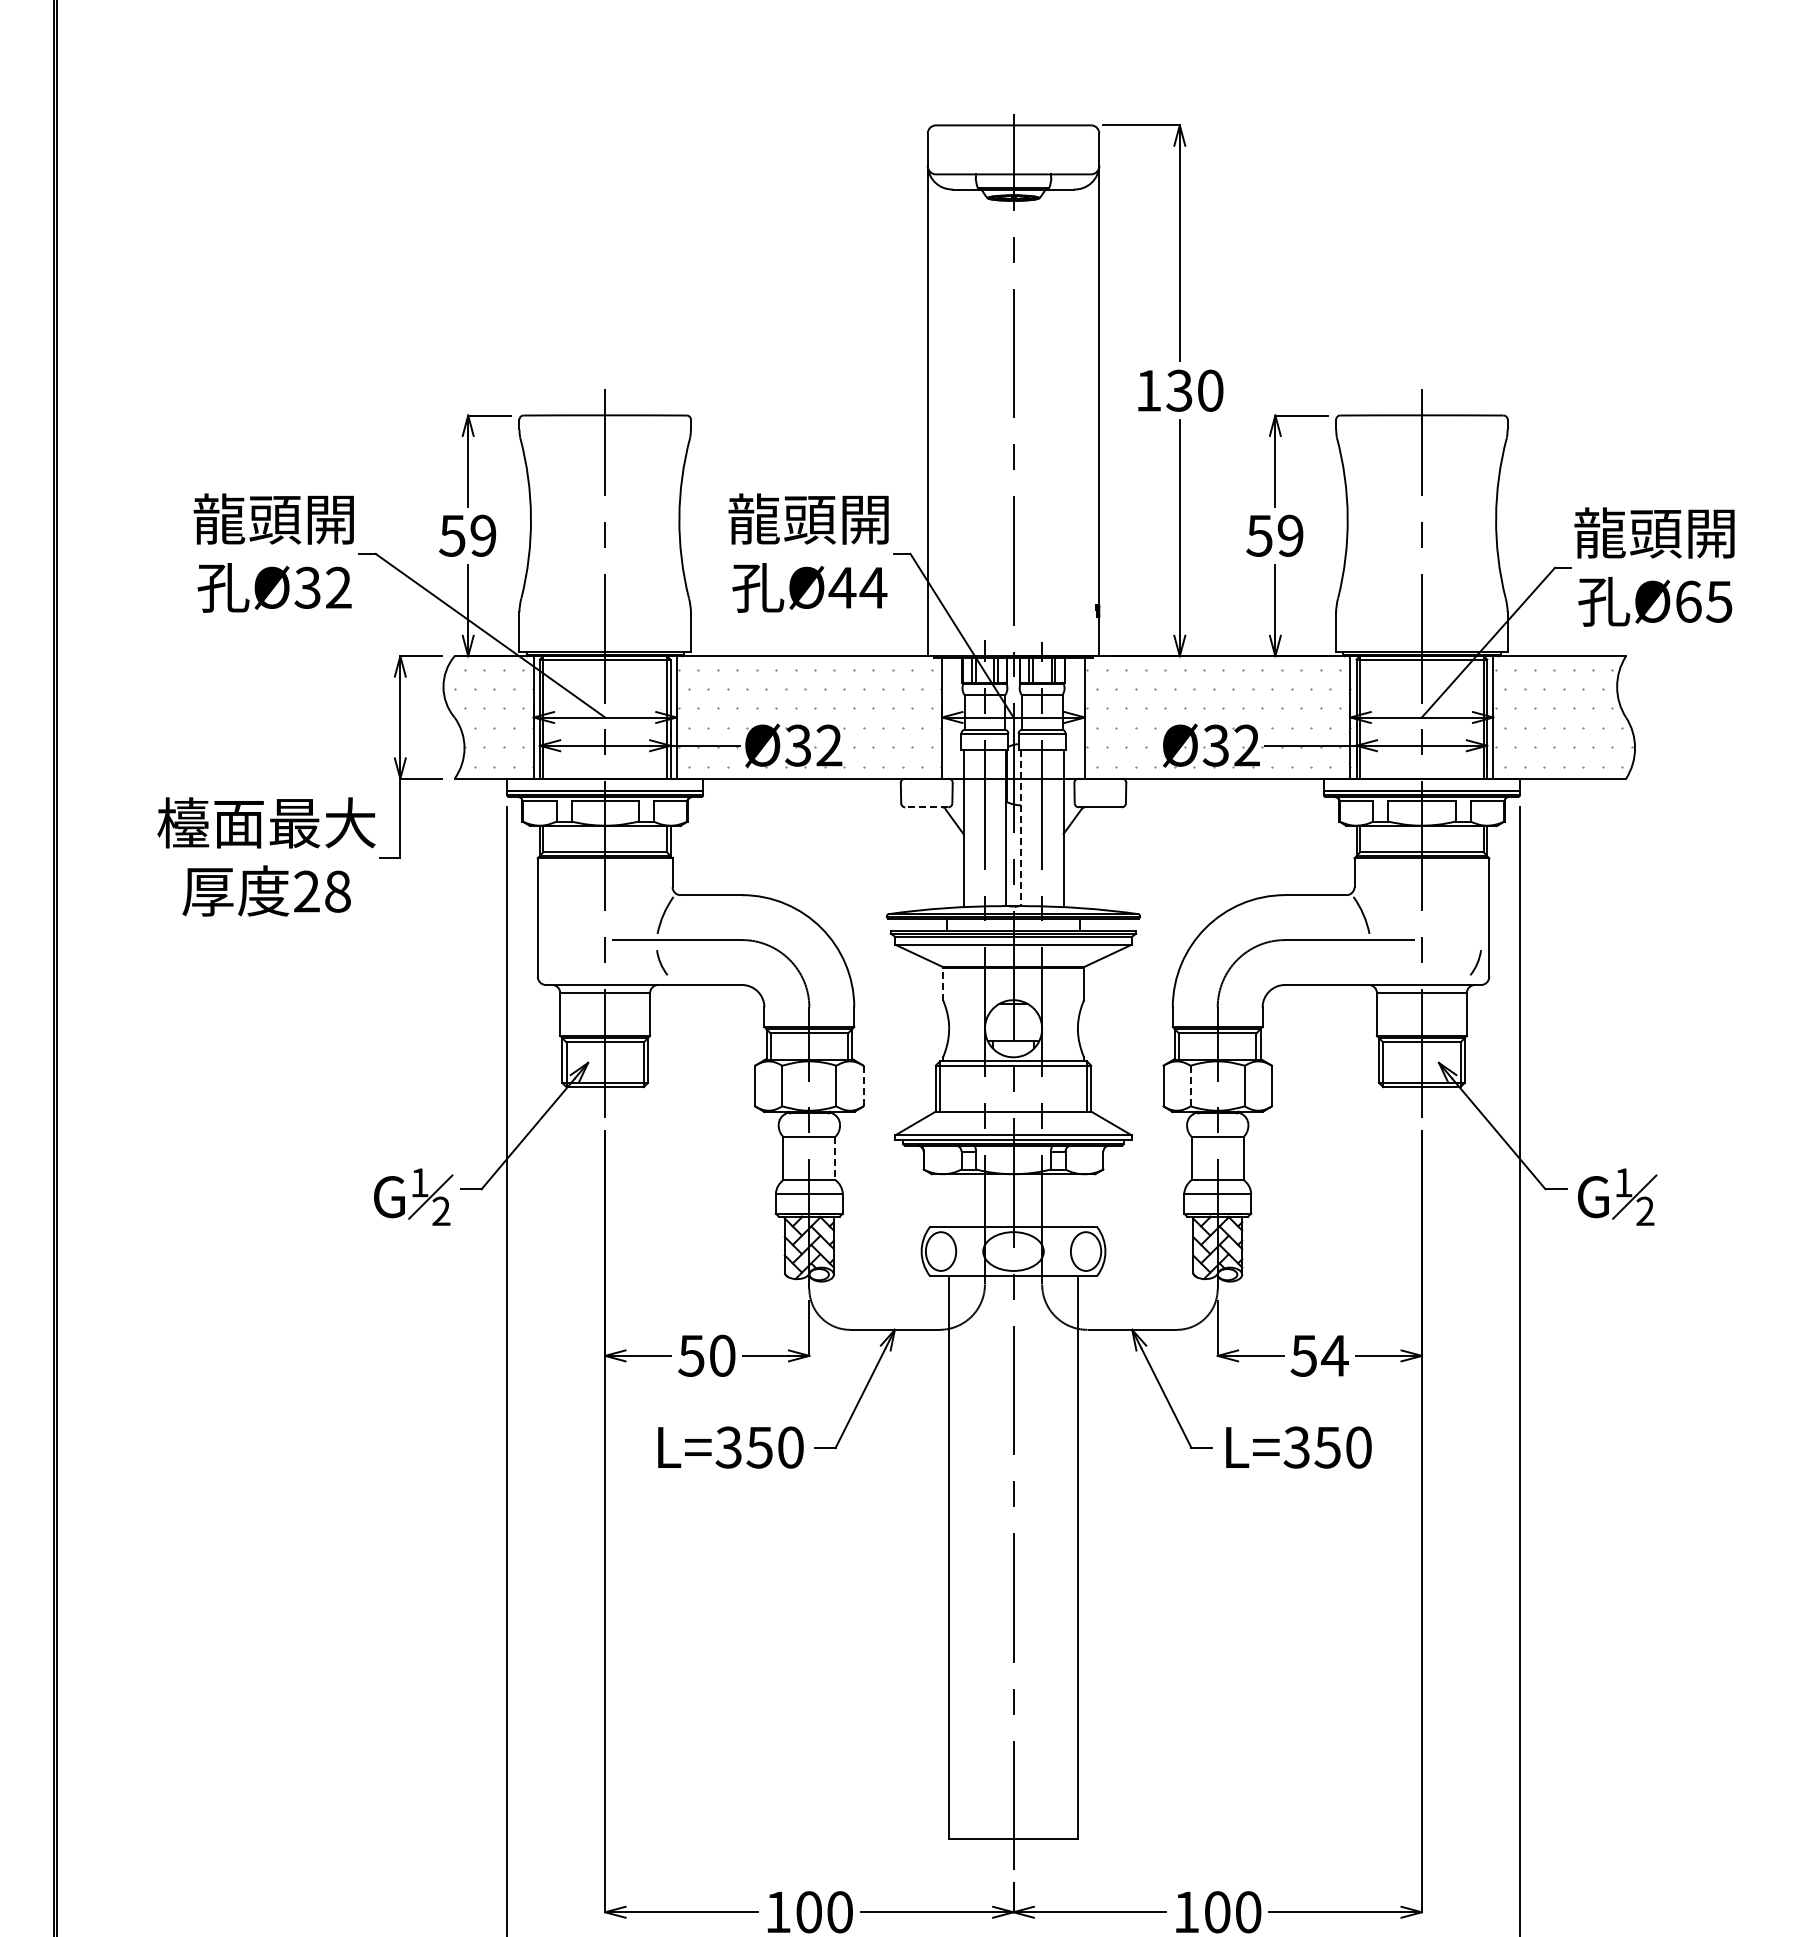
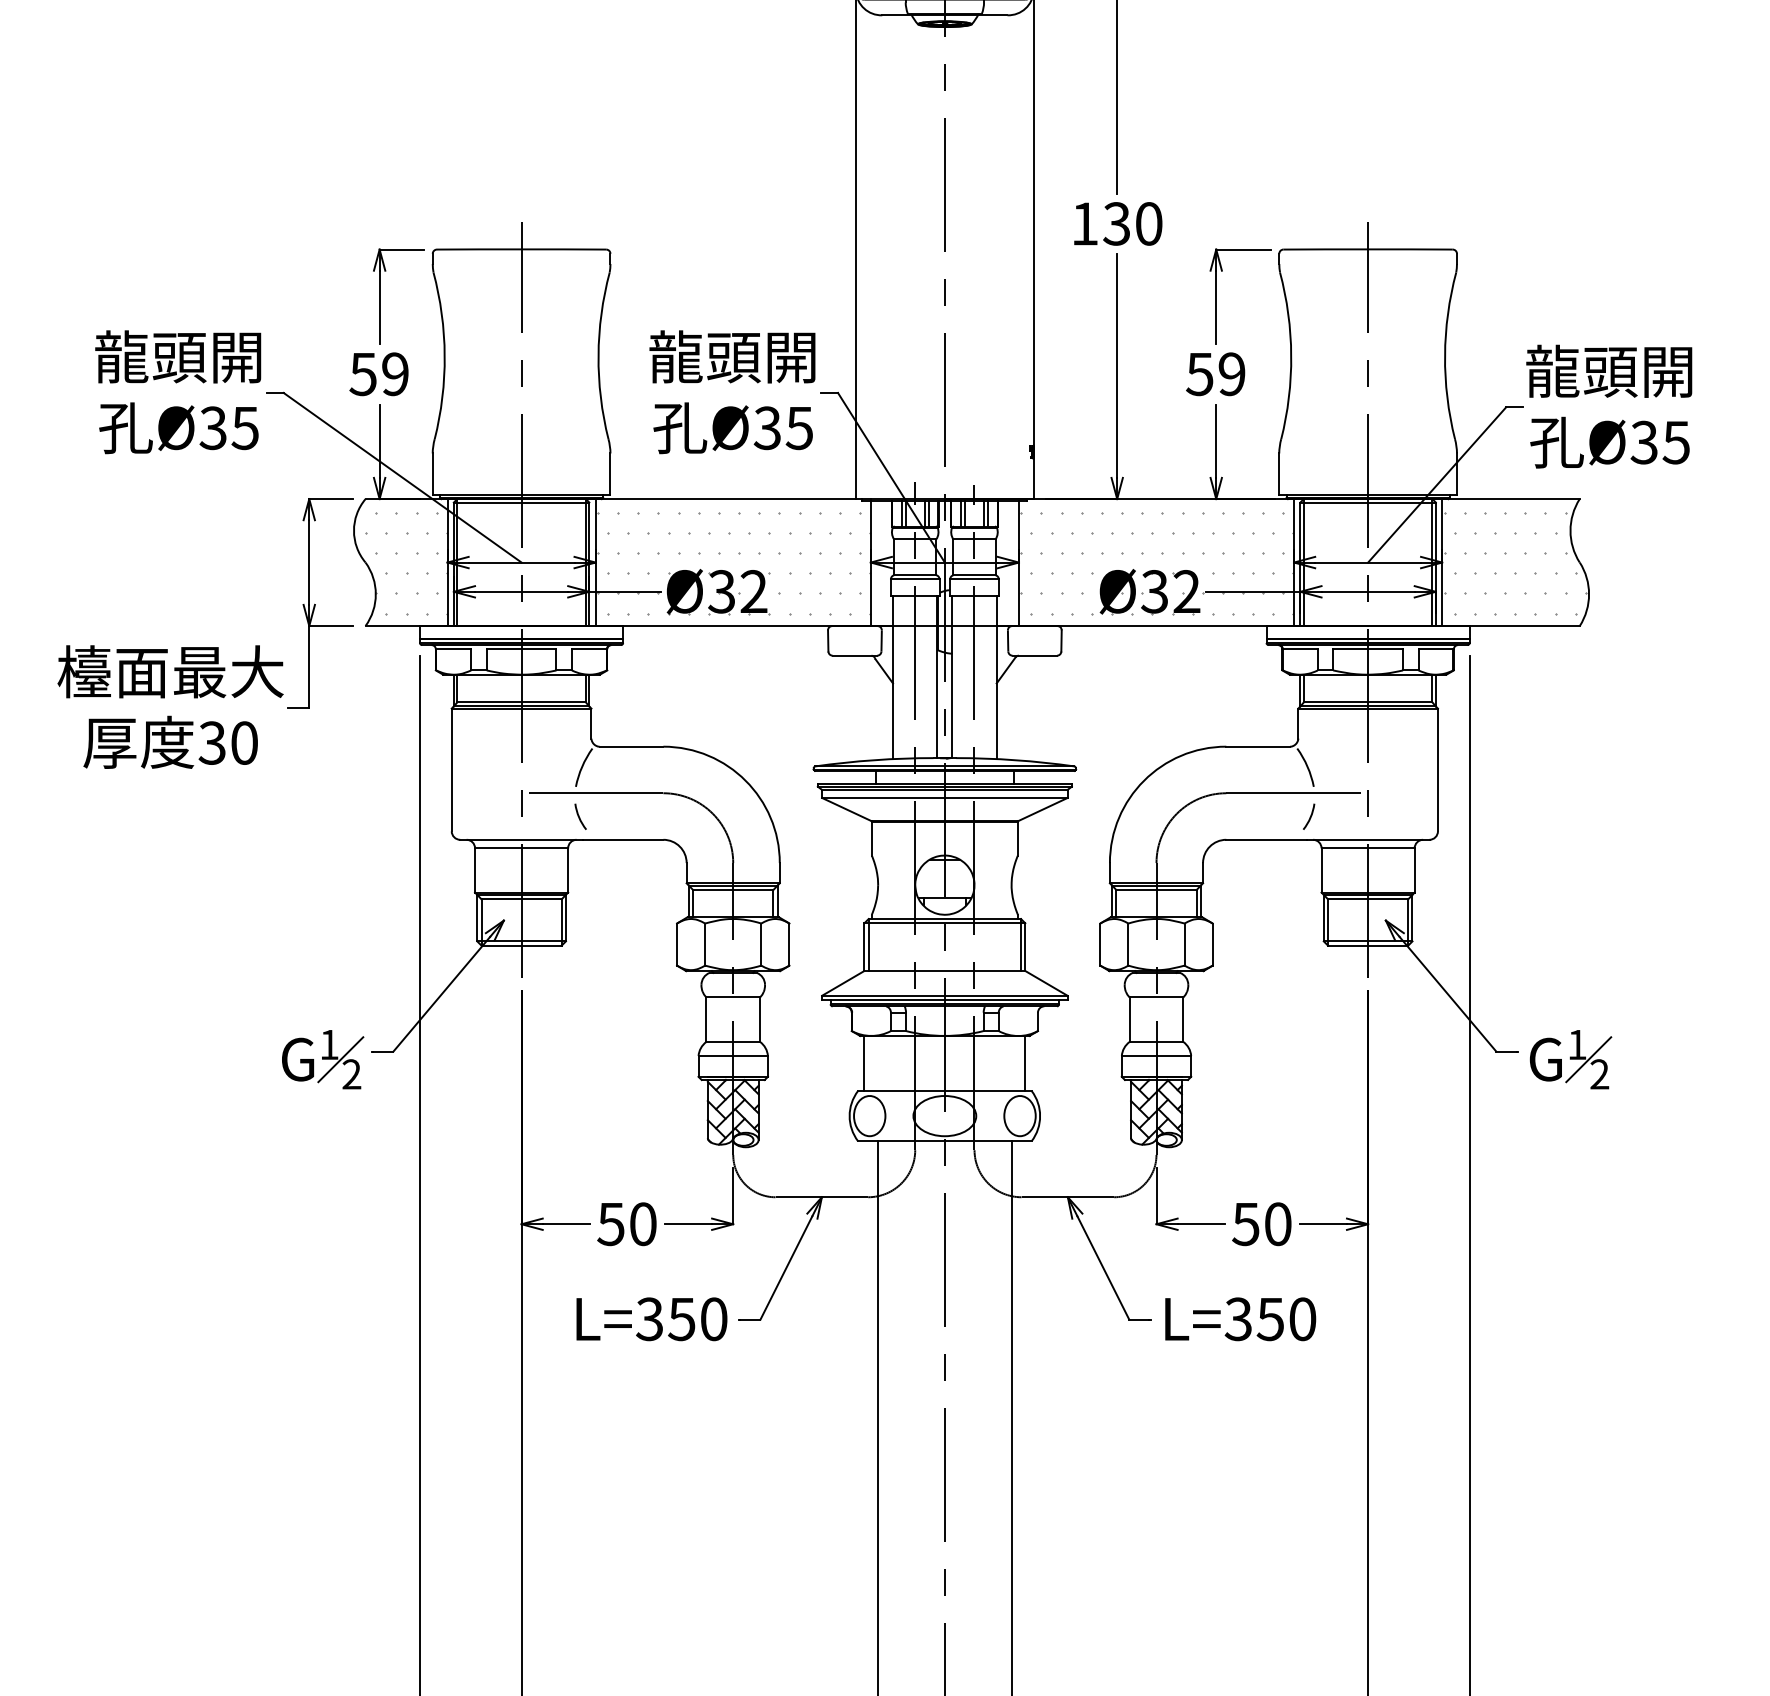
text: (338, 587) -> (245, 427), 32 -> 35
text: (857, 587) -> (783, 427), 44 -> 35
text: (1688, 601) -> (1644, 442), 65 -> 35
line: (926, 807) -> (854, 655), dashed -> solid
line: (1020, 828) -> (952, 677), dashed -> solid
text: (321, 891) -> (227, 742), 28 -> 30
arc: (1476, 962) -> (1309, 816), moved
line: (943, 983) -> (872, 838), dashed -> solid
line: (863, 1085) -> (789, 943), dashed -> solid
line: (1190, 1085) -> (1128, 943), dashed -> solid
line: (835, 1159) -> (760, 1020), dashed -> solid
line: (935, 1200) -> (863, 1063), added
line: (1091, 1200) -> (1025, 1063), added
text: (1334, 1355) -> (1277, 1223), 54 -> 50

